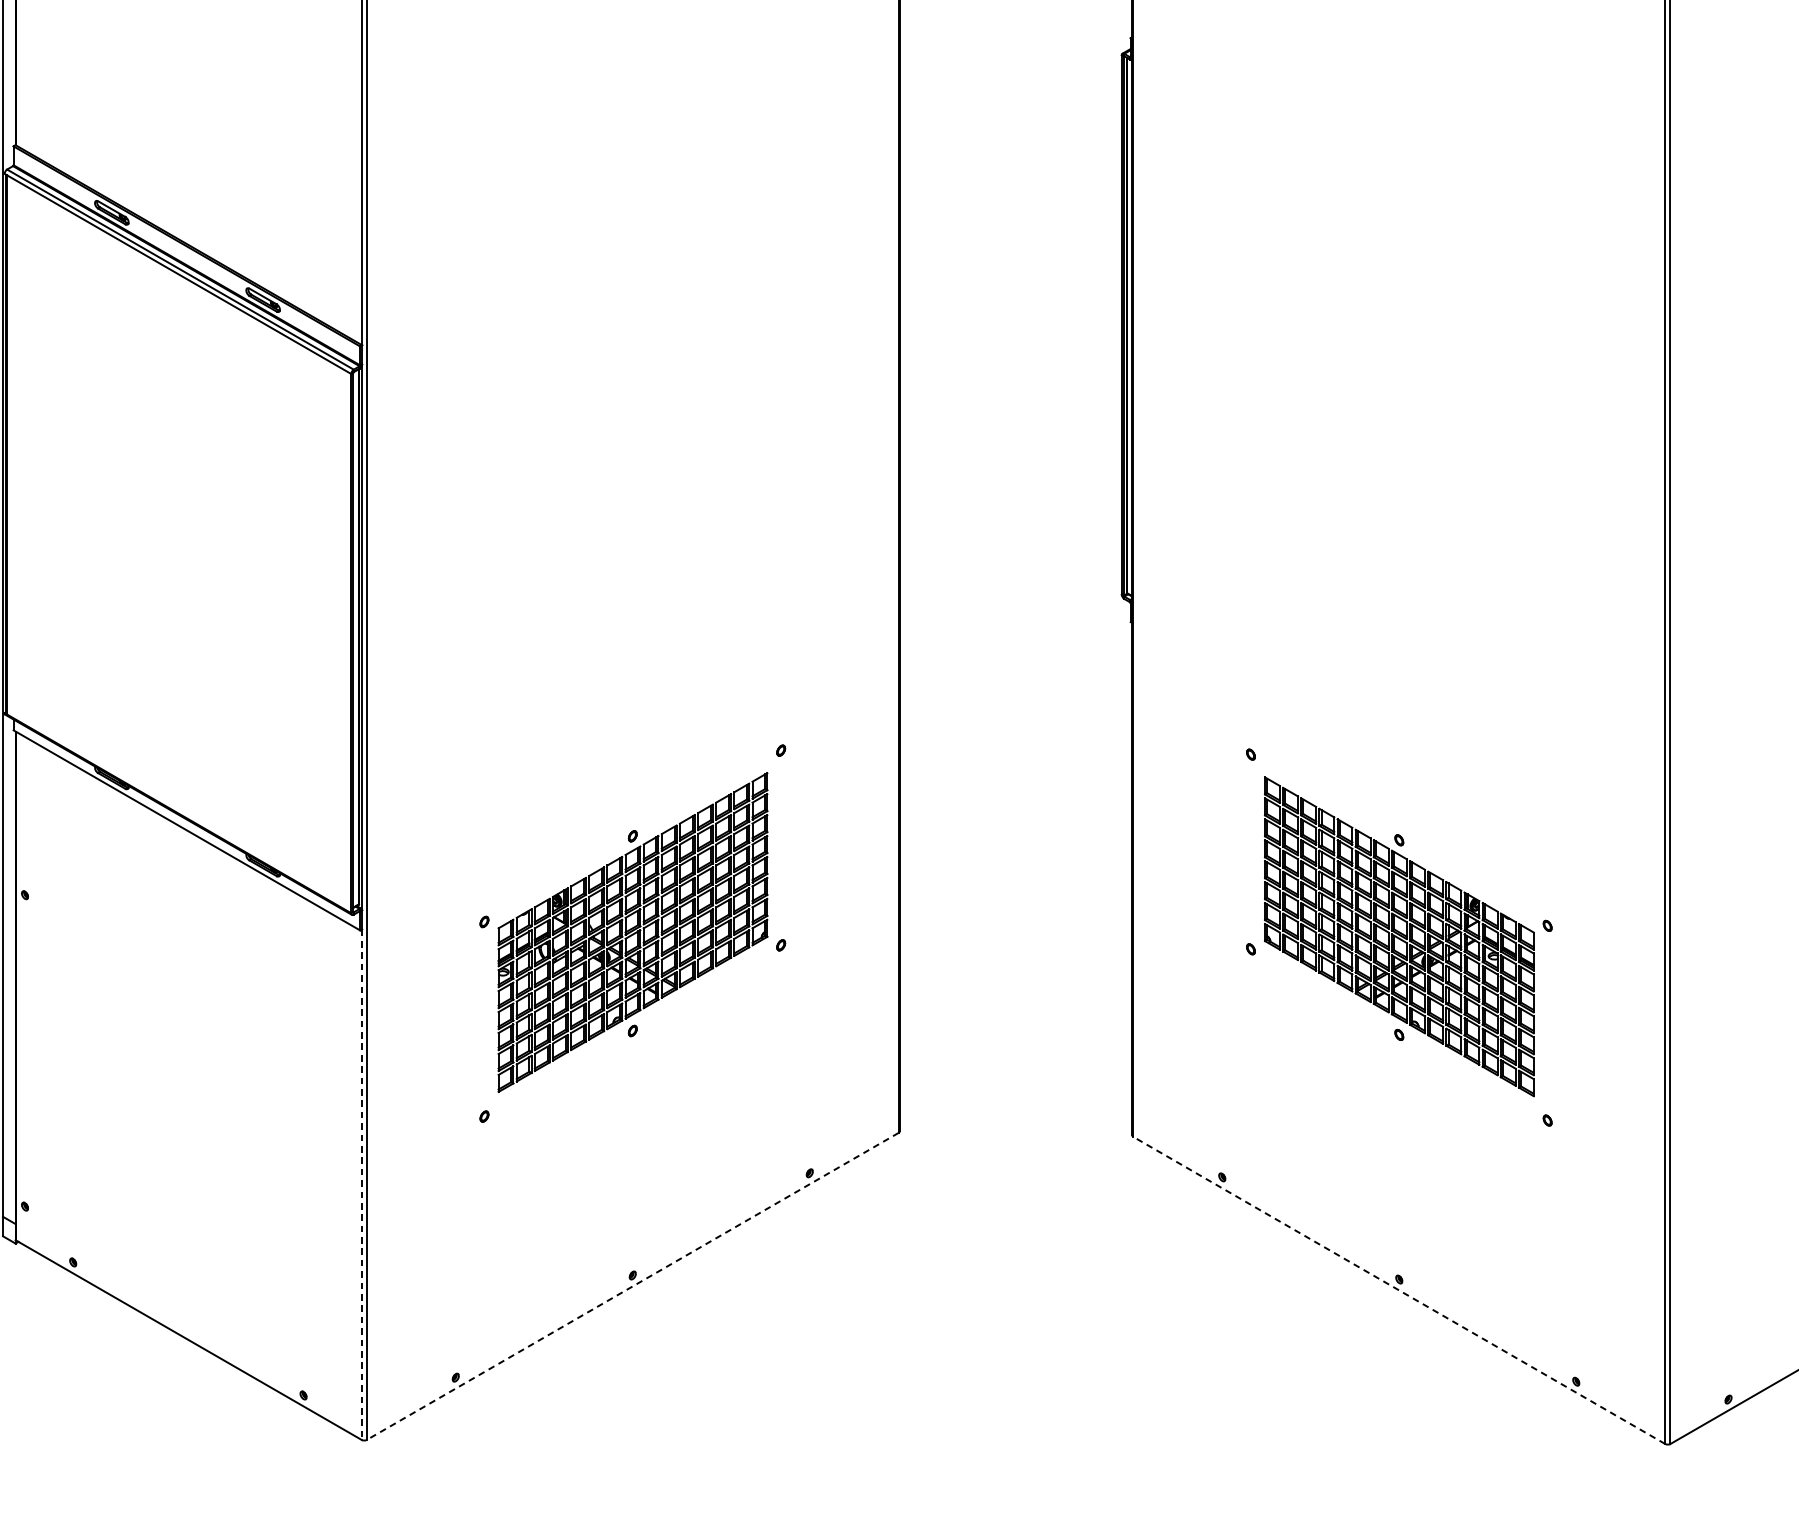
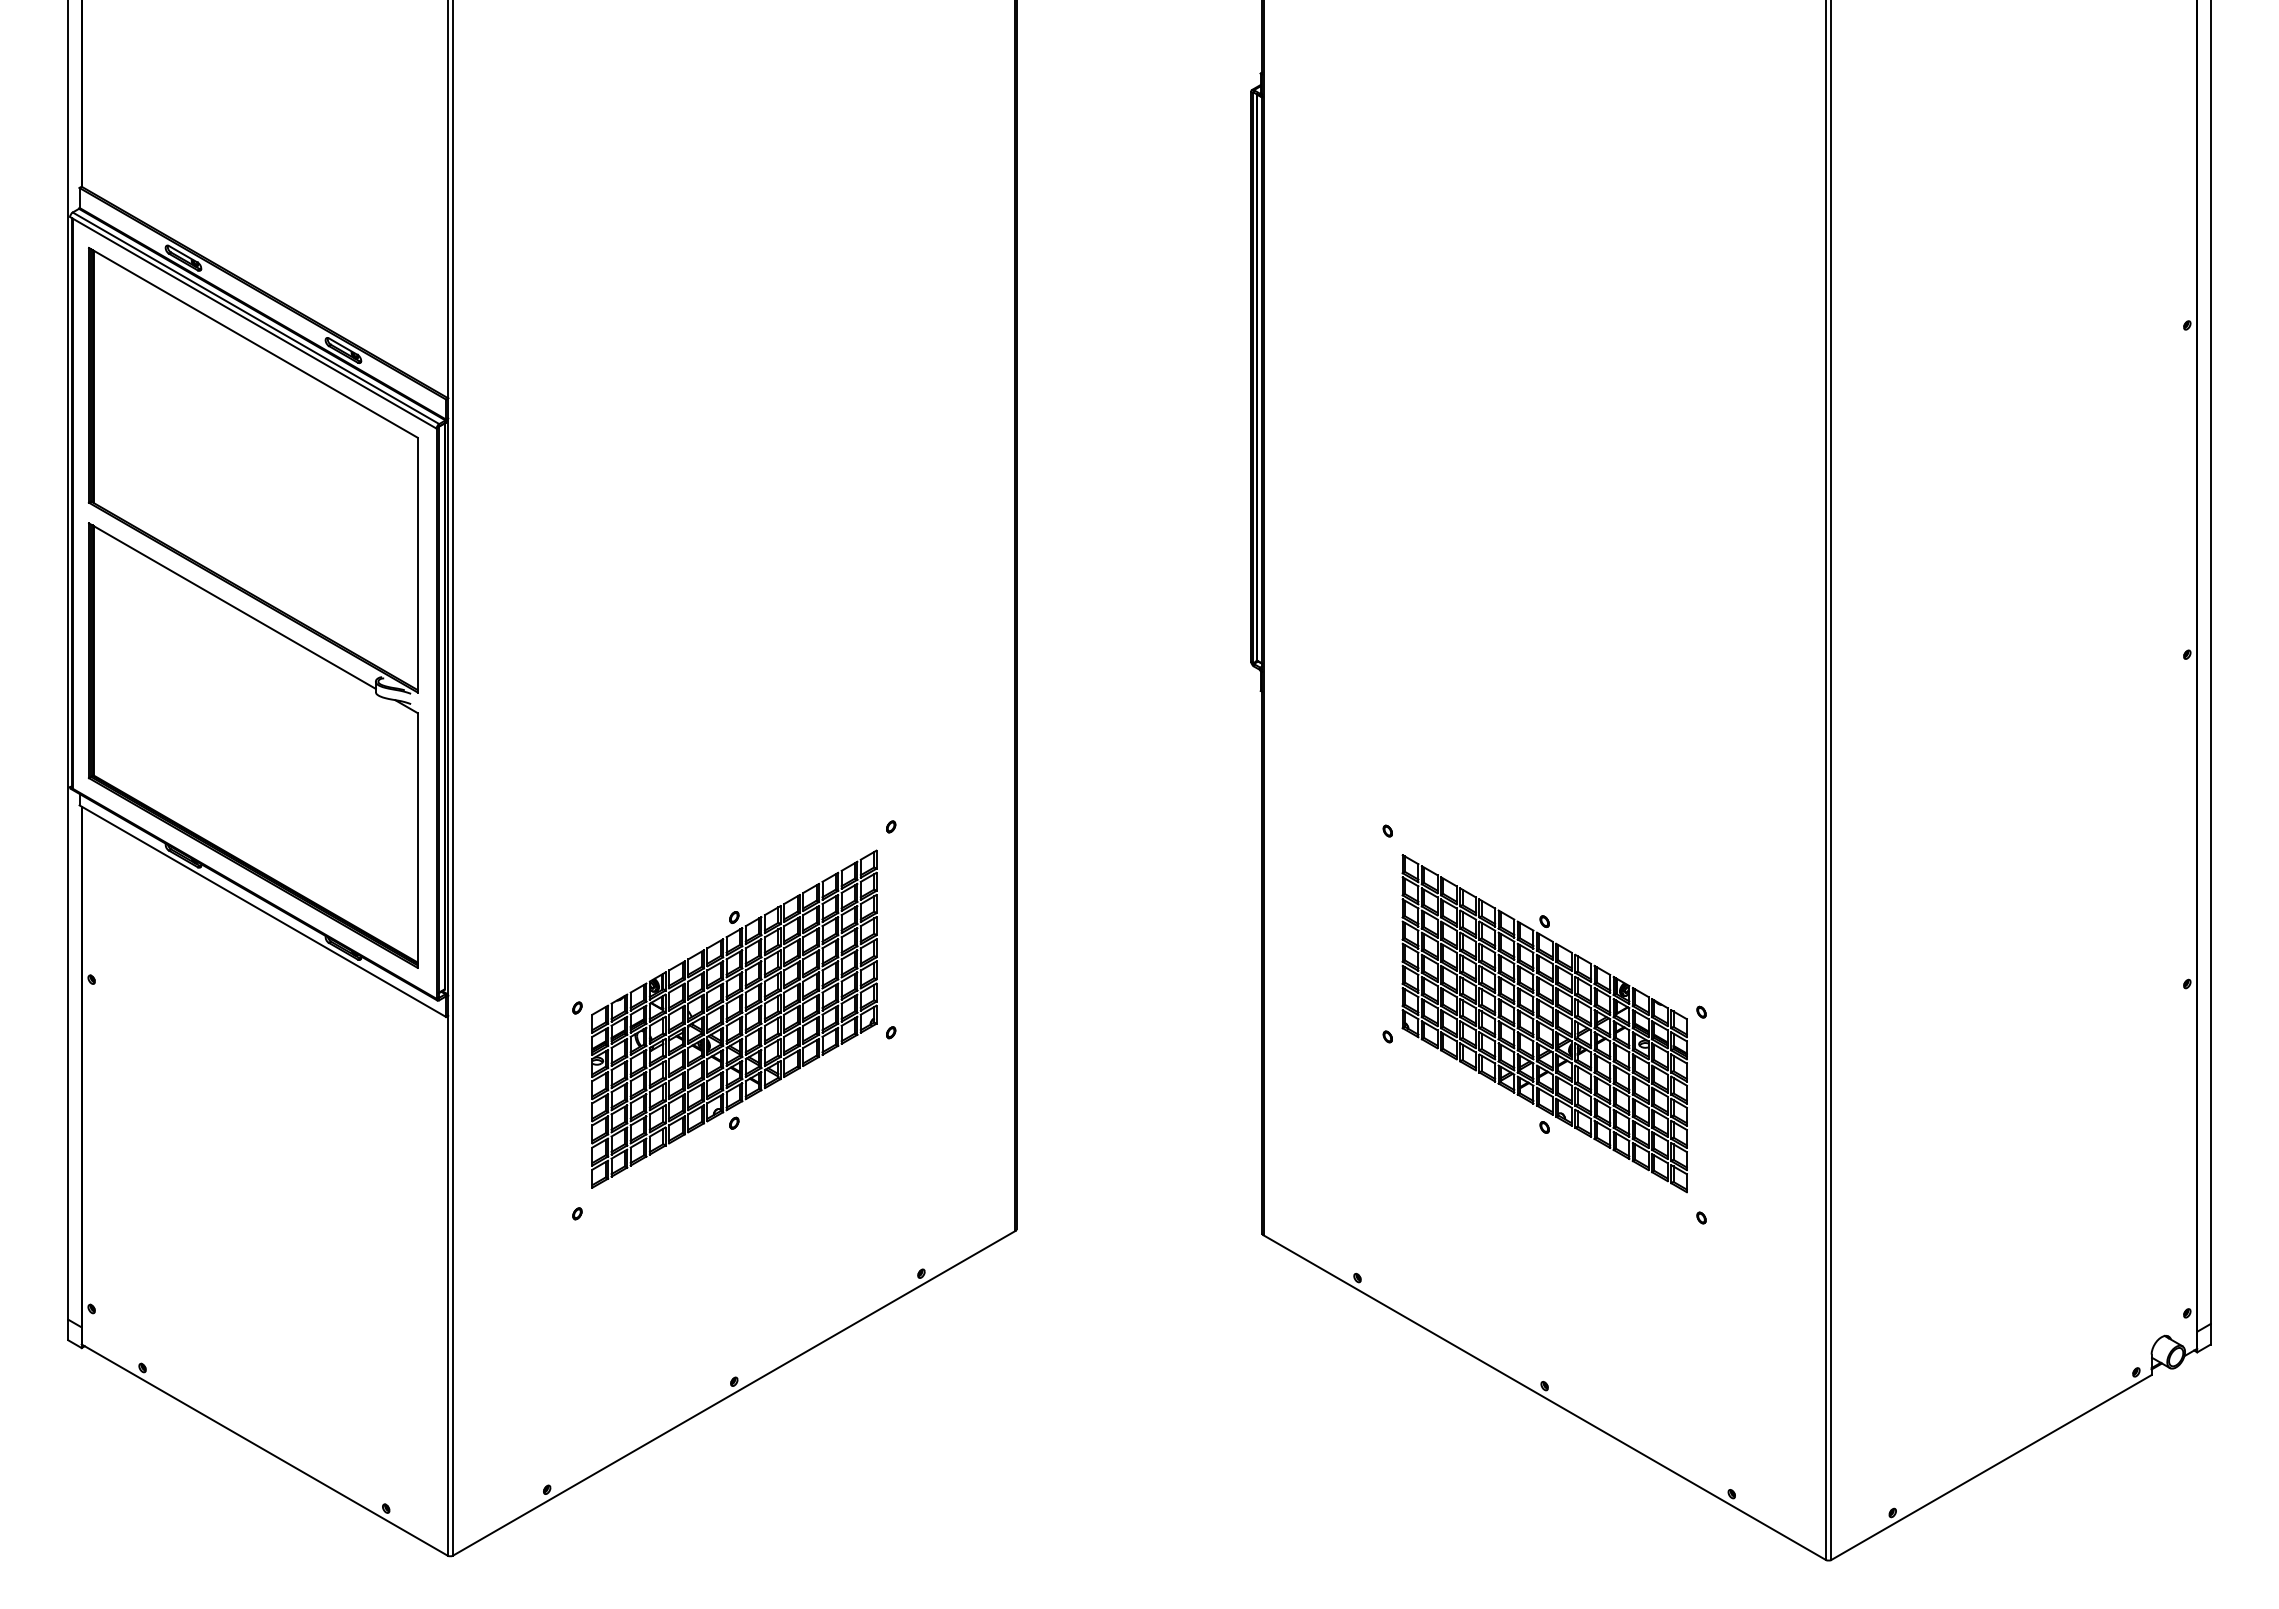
part: (174, 549) -> (249, 614), added
line: (361, 1184) -> (447, 1285), dashed -> solid
line: (633, 1286) -> (734, 1393), dashed -> solid
line: (1399, 1290) -> (1544, 1397), dashed -> solid

